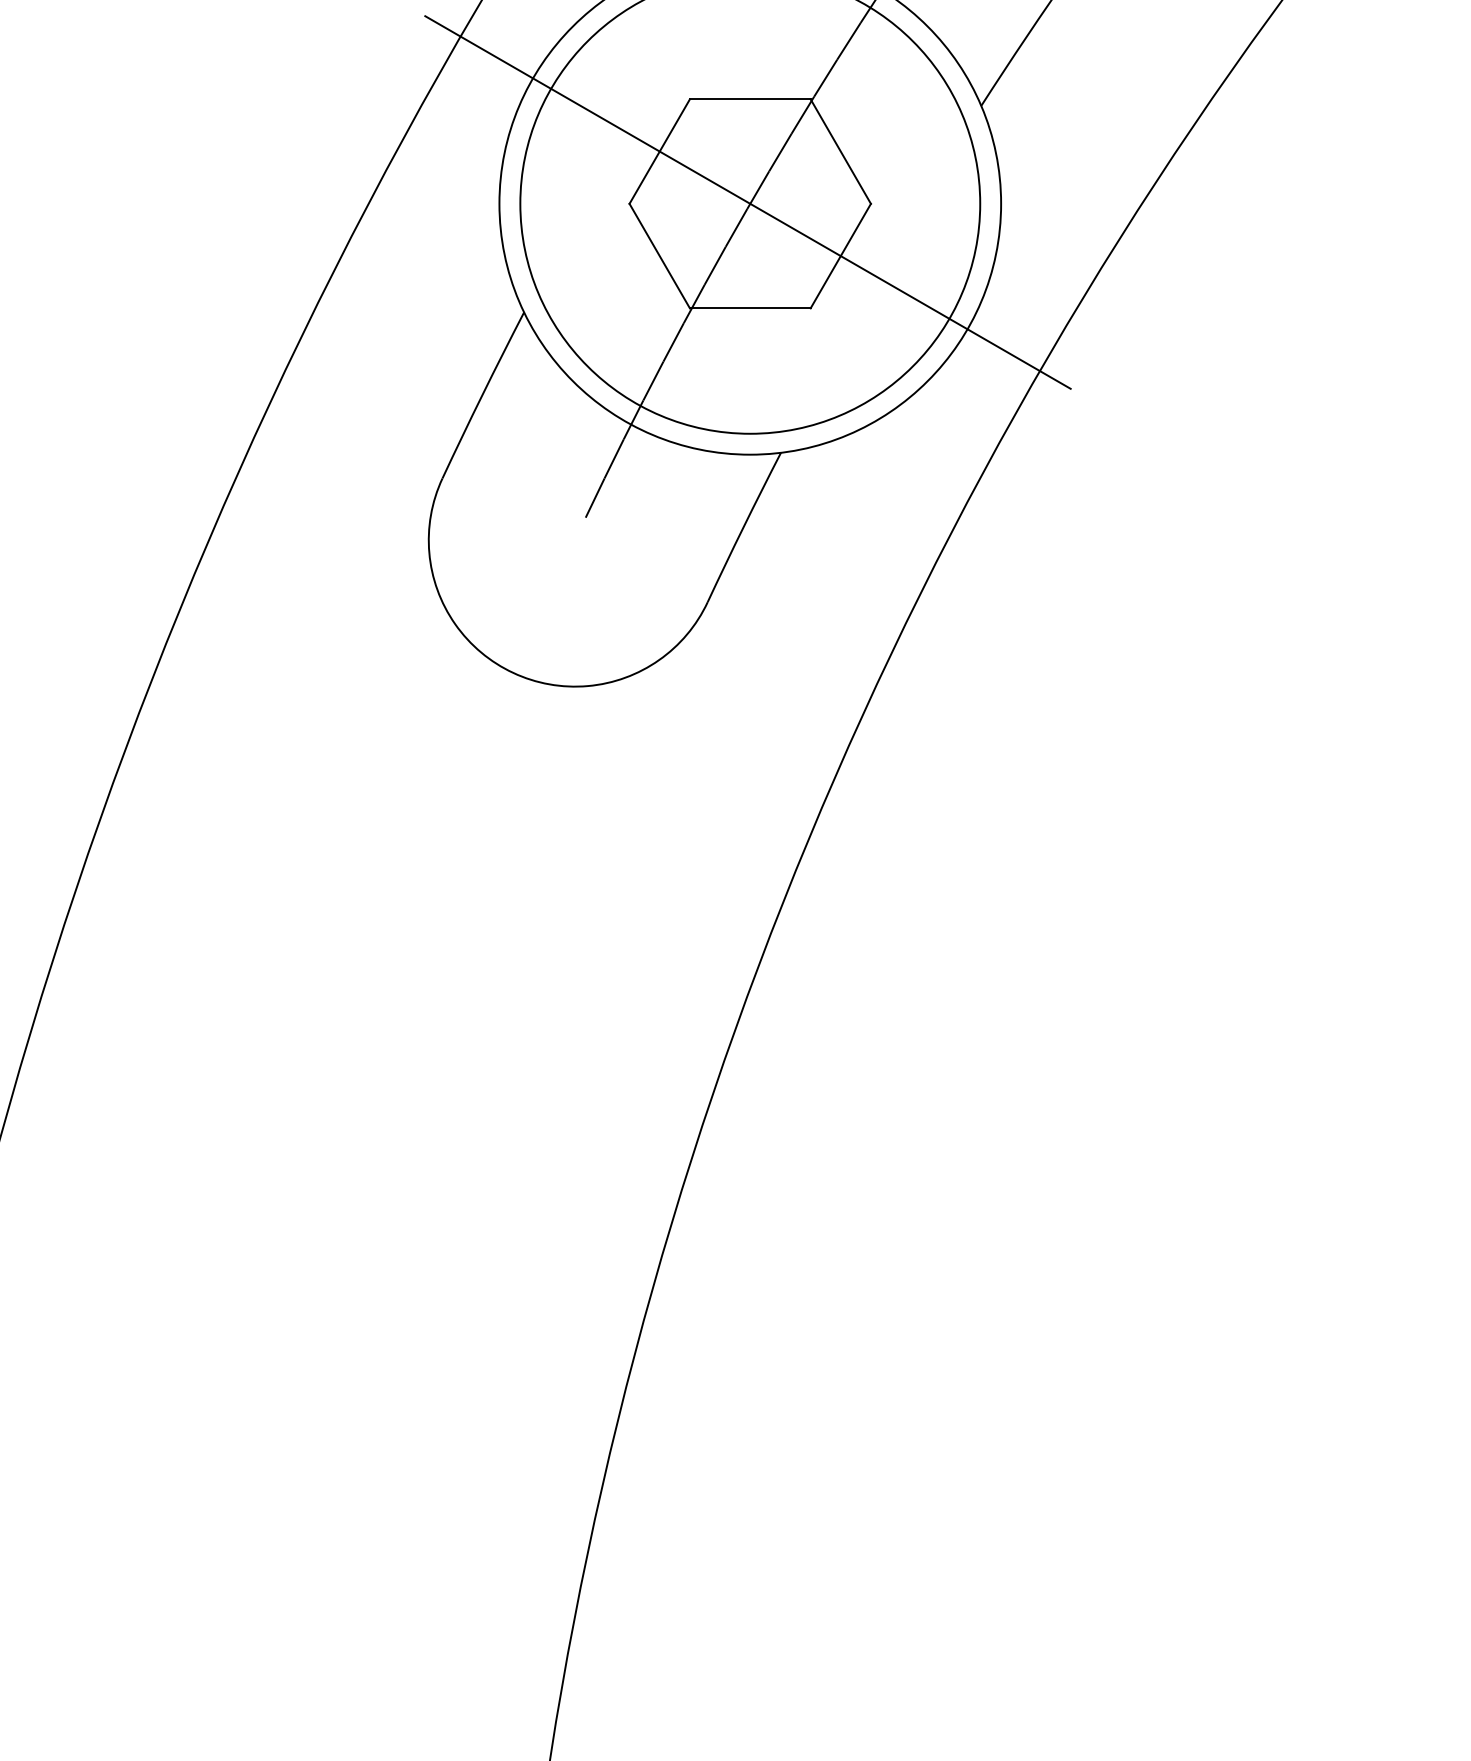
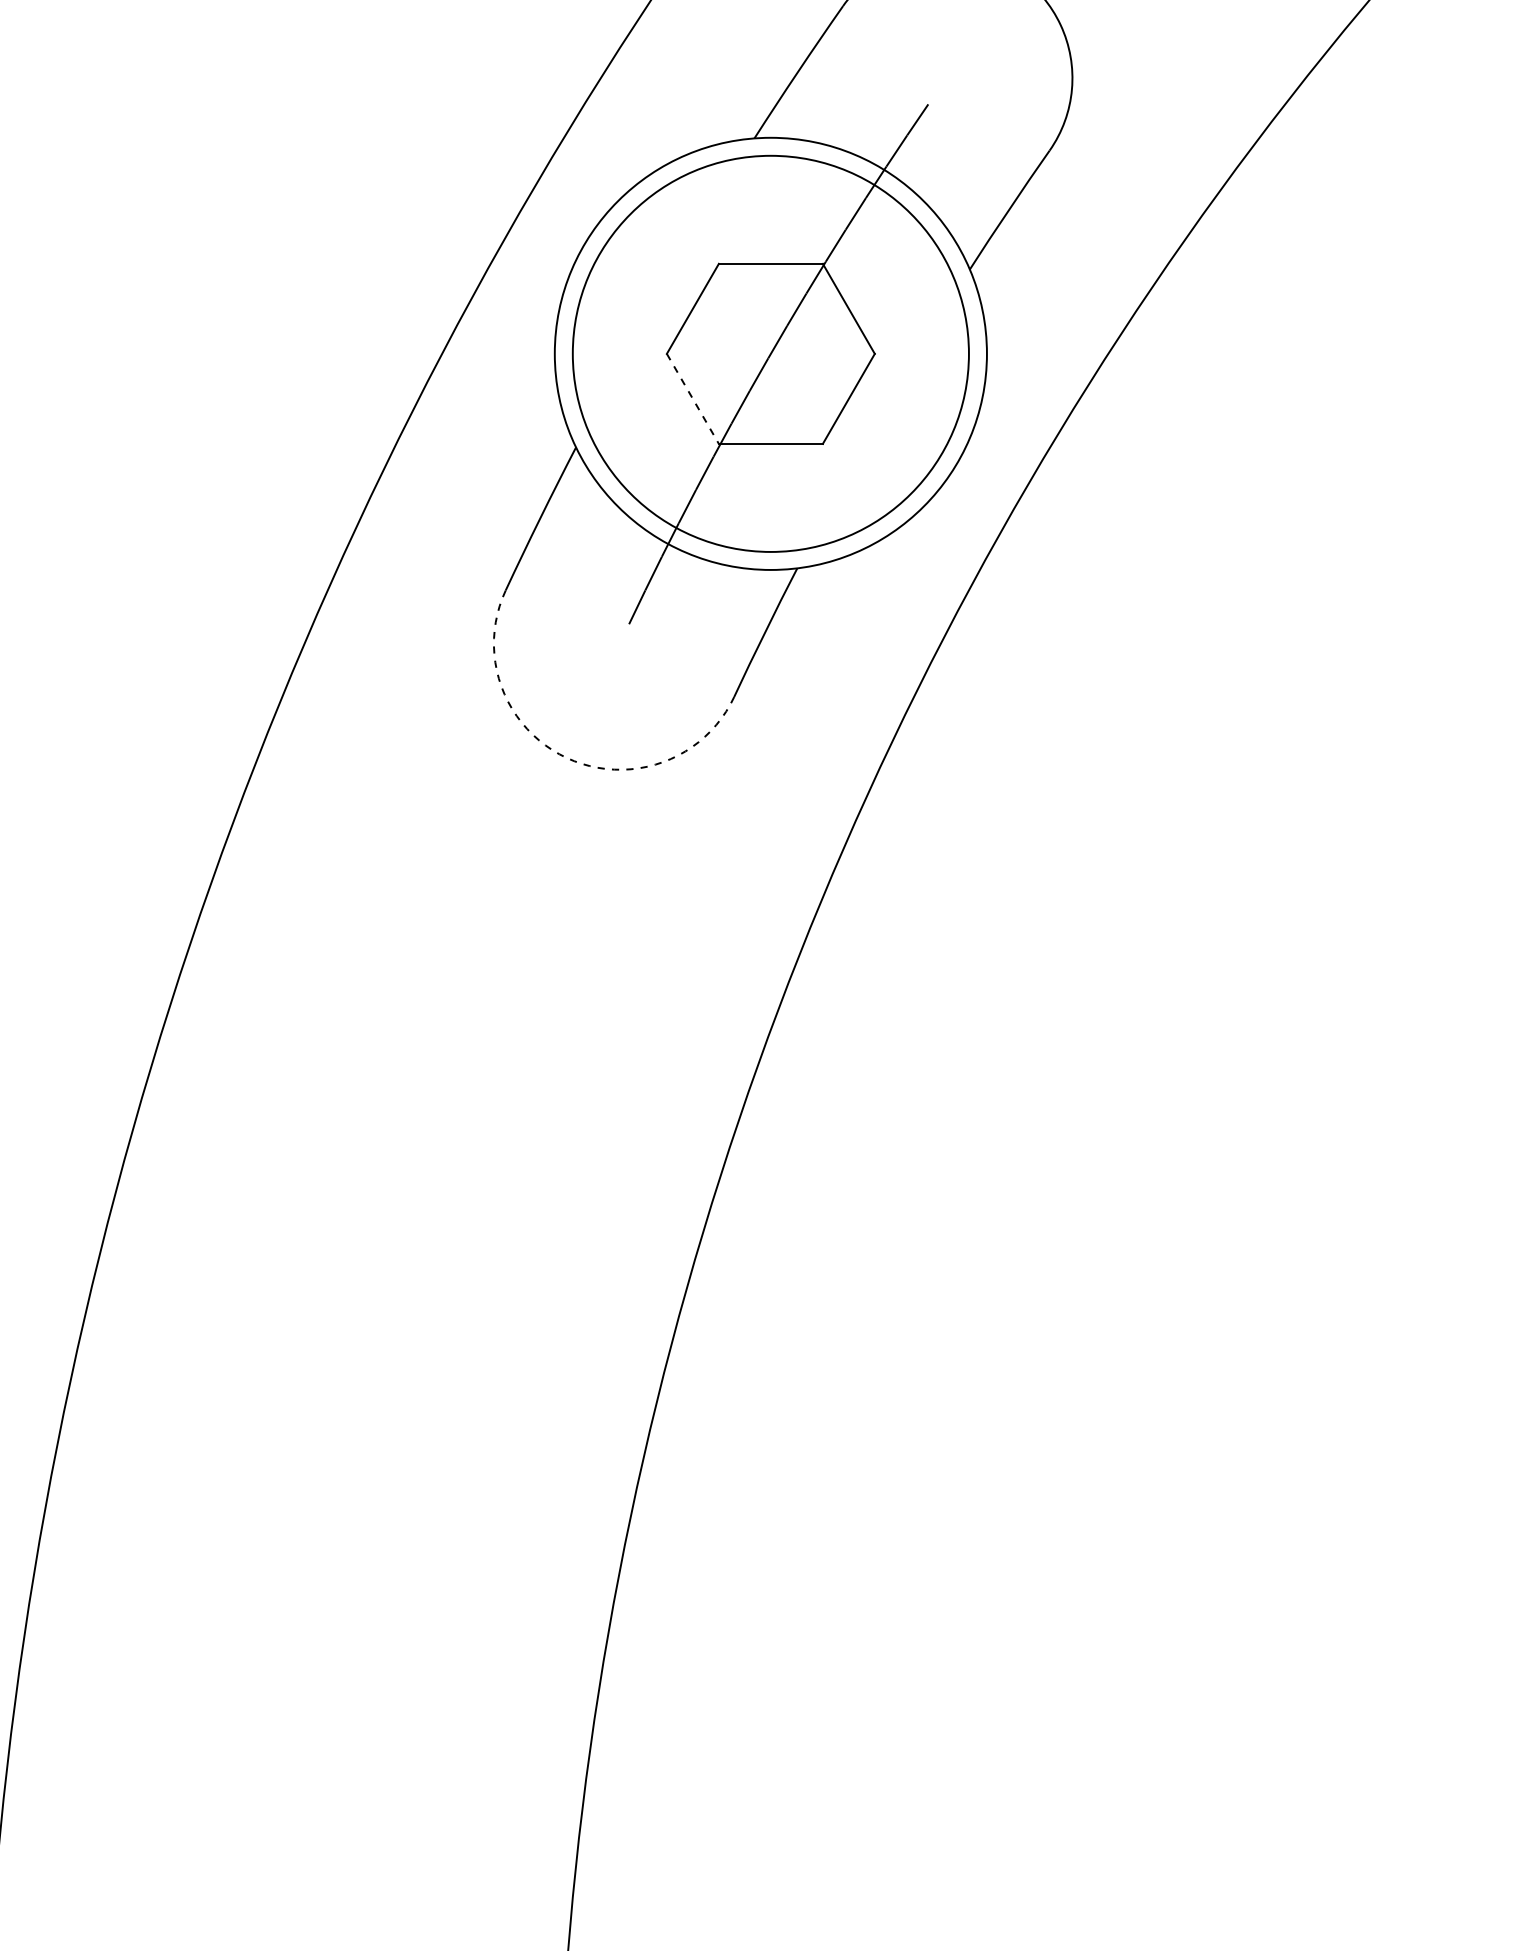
line: (749, 203) -> (770, 353), removed
line: (659, 255) -> (692, 398), solid -> dashed
arc: (513, 672) -> (566, 757), solid -> dashed

